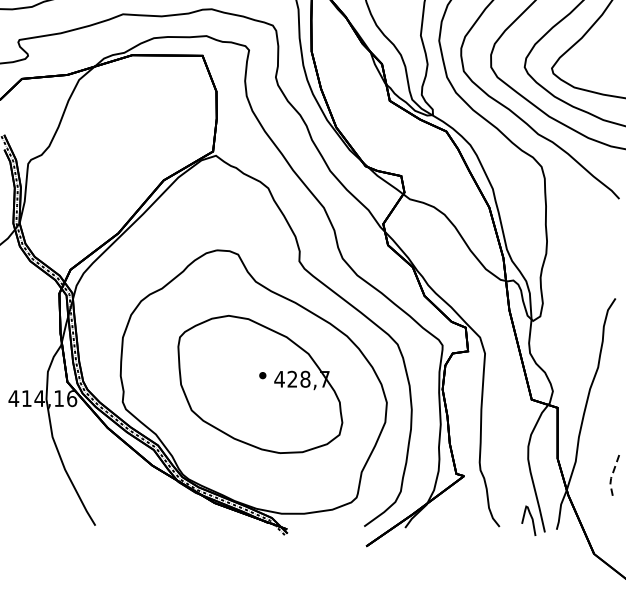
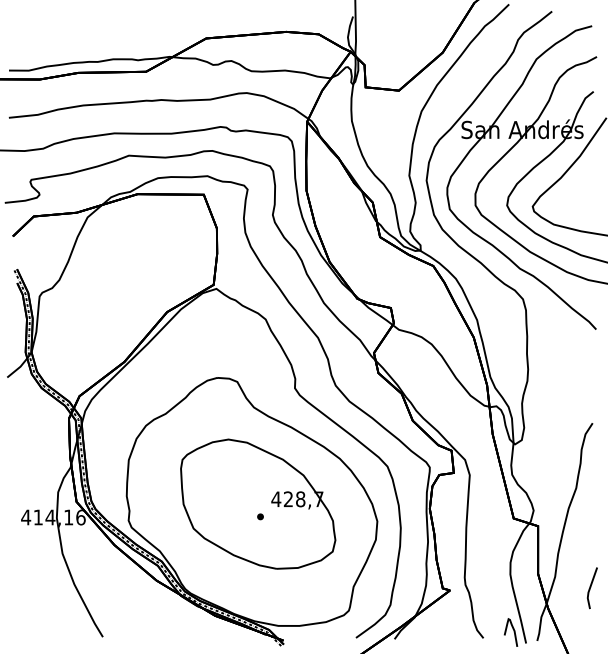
part: (262, 375) -> (260, 516), moved
line: (612, 474) -> (589, 588), dashed -> solid

